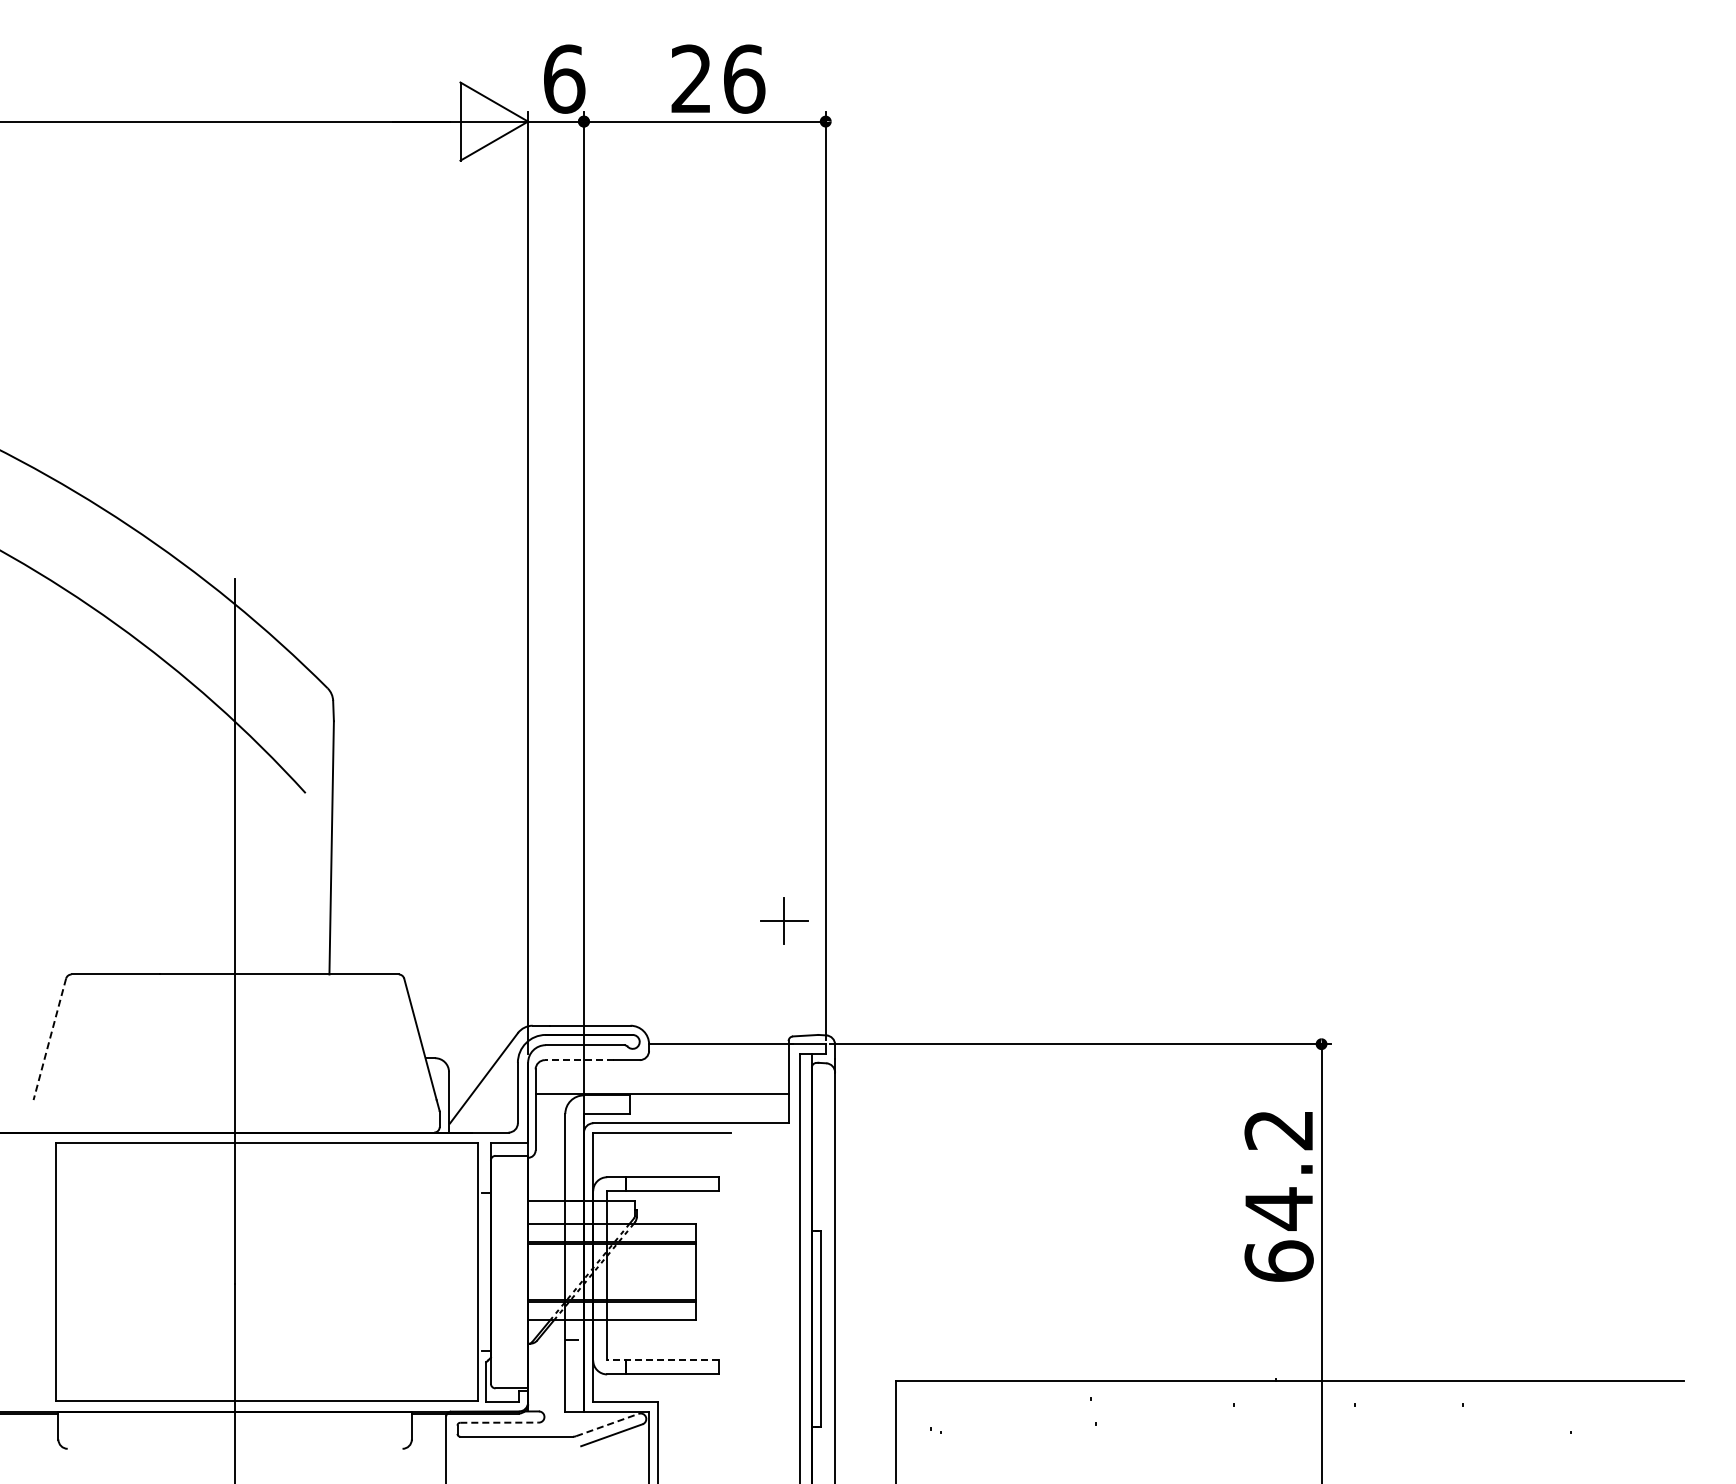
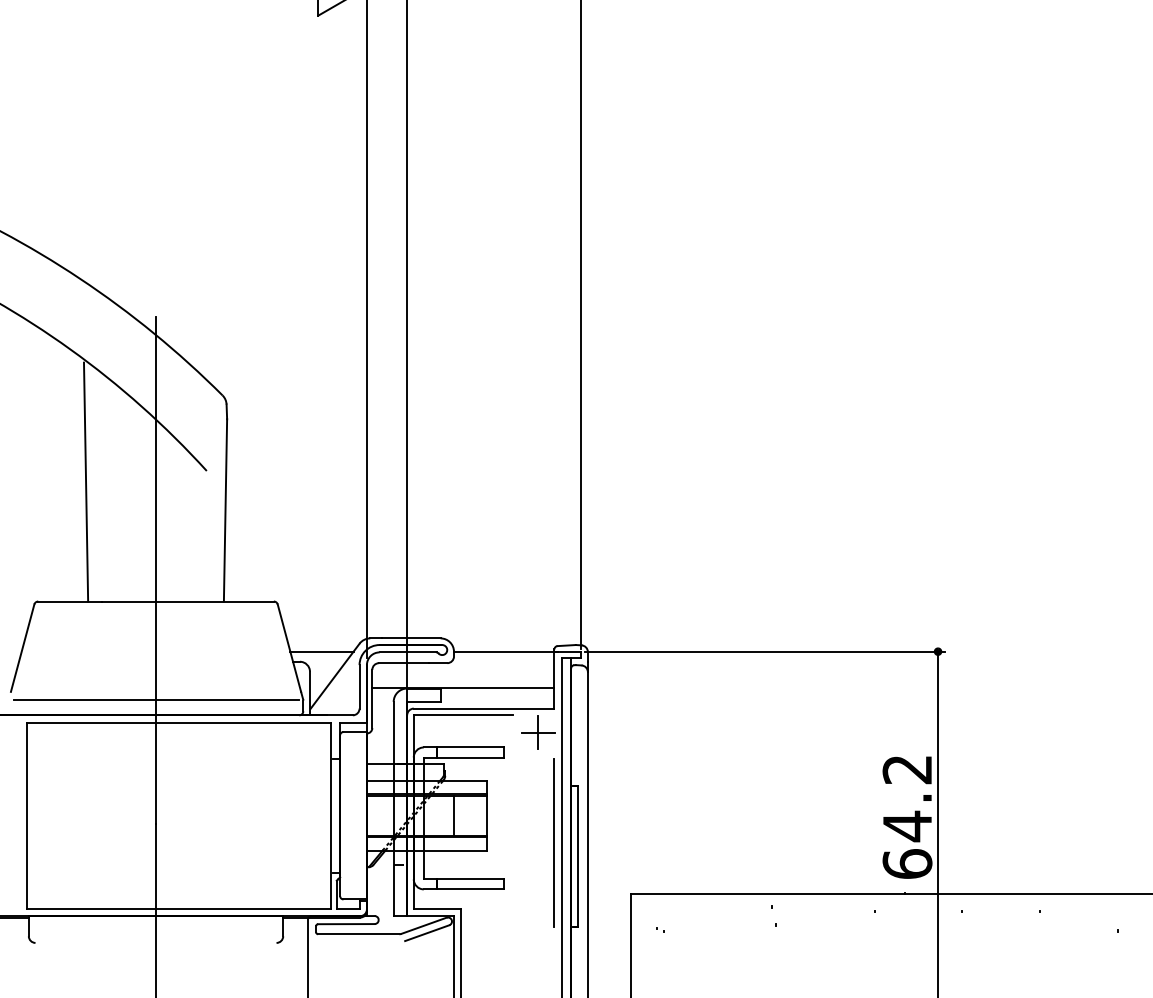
line: (137, 808) -> (85, 482), added
part: (784, 920) -> (538, 732), moved
line: (49, 1039) -> (22, 648), dashed -> solid
line: (465, 1044) -> (321, 651), added
line: (578, 1060) -> (403, 663), dashed -> solid
line: (235, 1111) -> (156, 700), added
text: (1278, 1196) -> (907, 817), moved
line: (649, 1272) -> (454, 816), added
line: (788, 1309) -> (554, 842), added
line: (662, 1360) -> (463, 879), dashed -> solid
line: (500, 1422) -> (347, 923), dashed -> solid
line: (608, 1424) -> (424, 925), dashed -> solid

